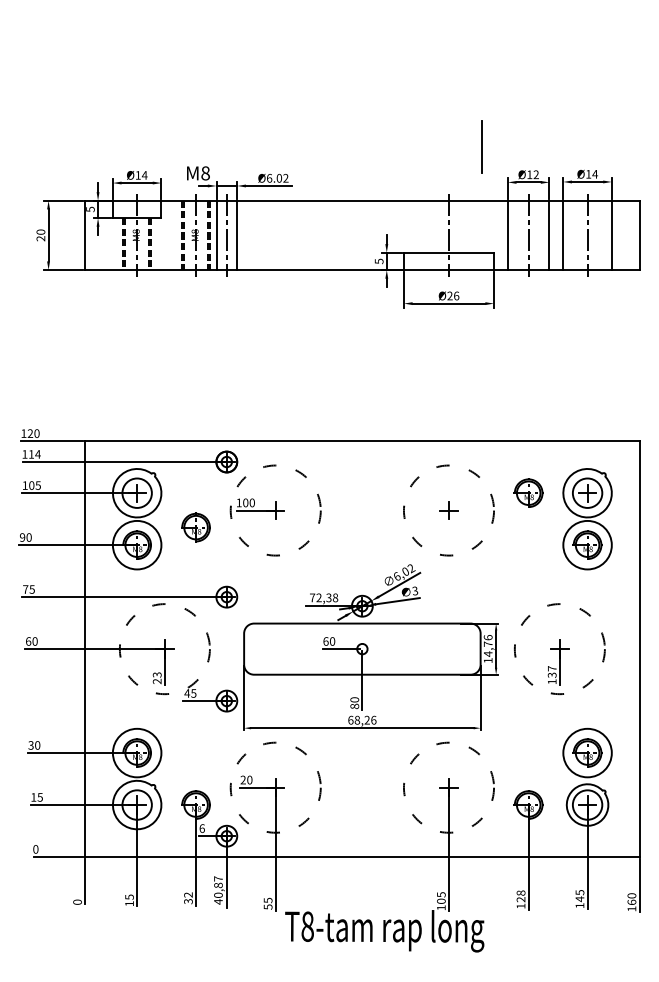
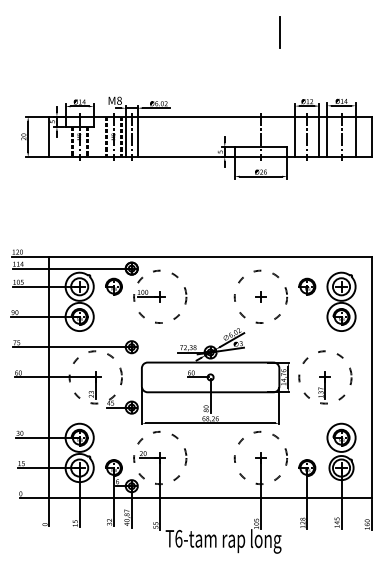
line: (480, 146) -> (279, 32), moved
part: (195, 527) -> (113, 286), moved
text: (307, 926) -> (178, 538), T8-tam -> T6-tam

